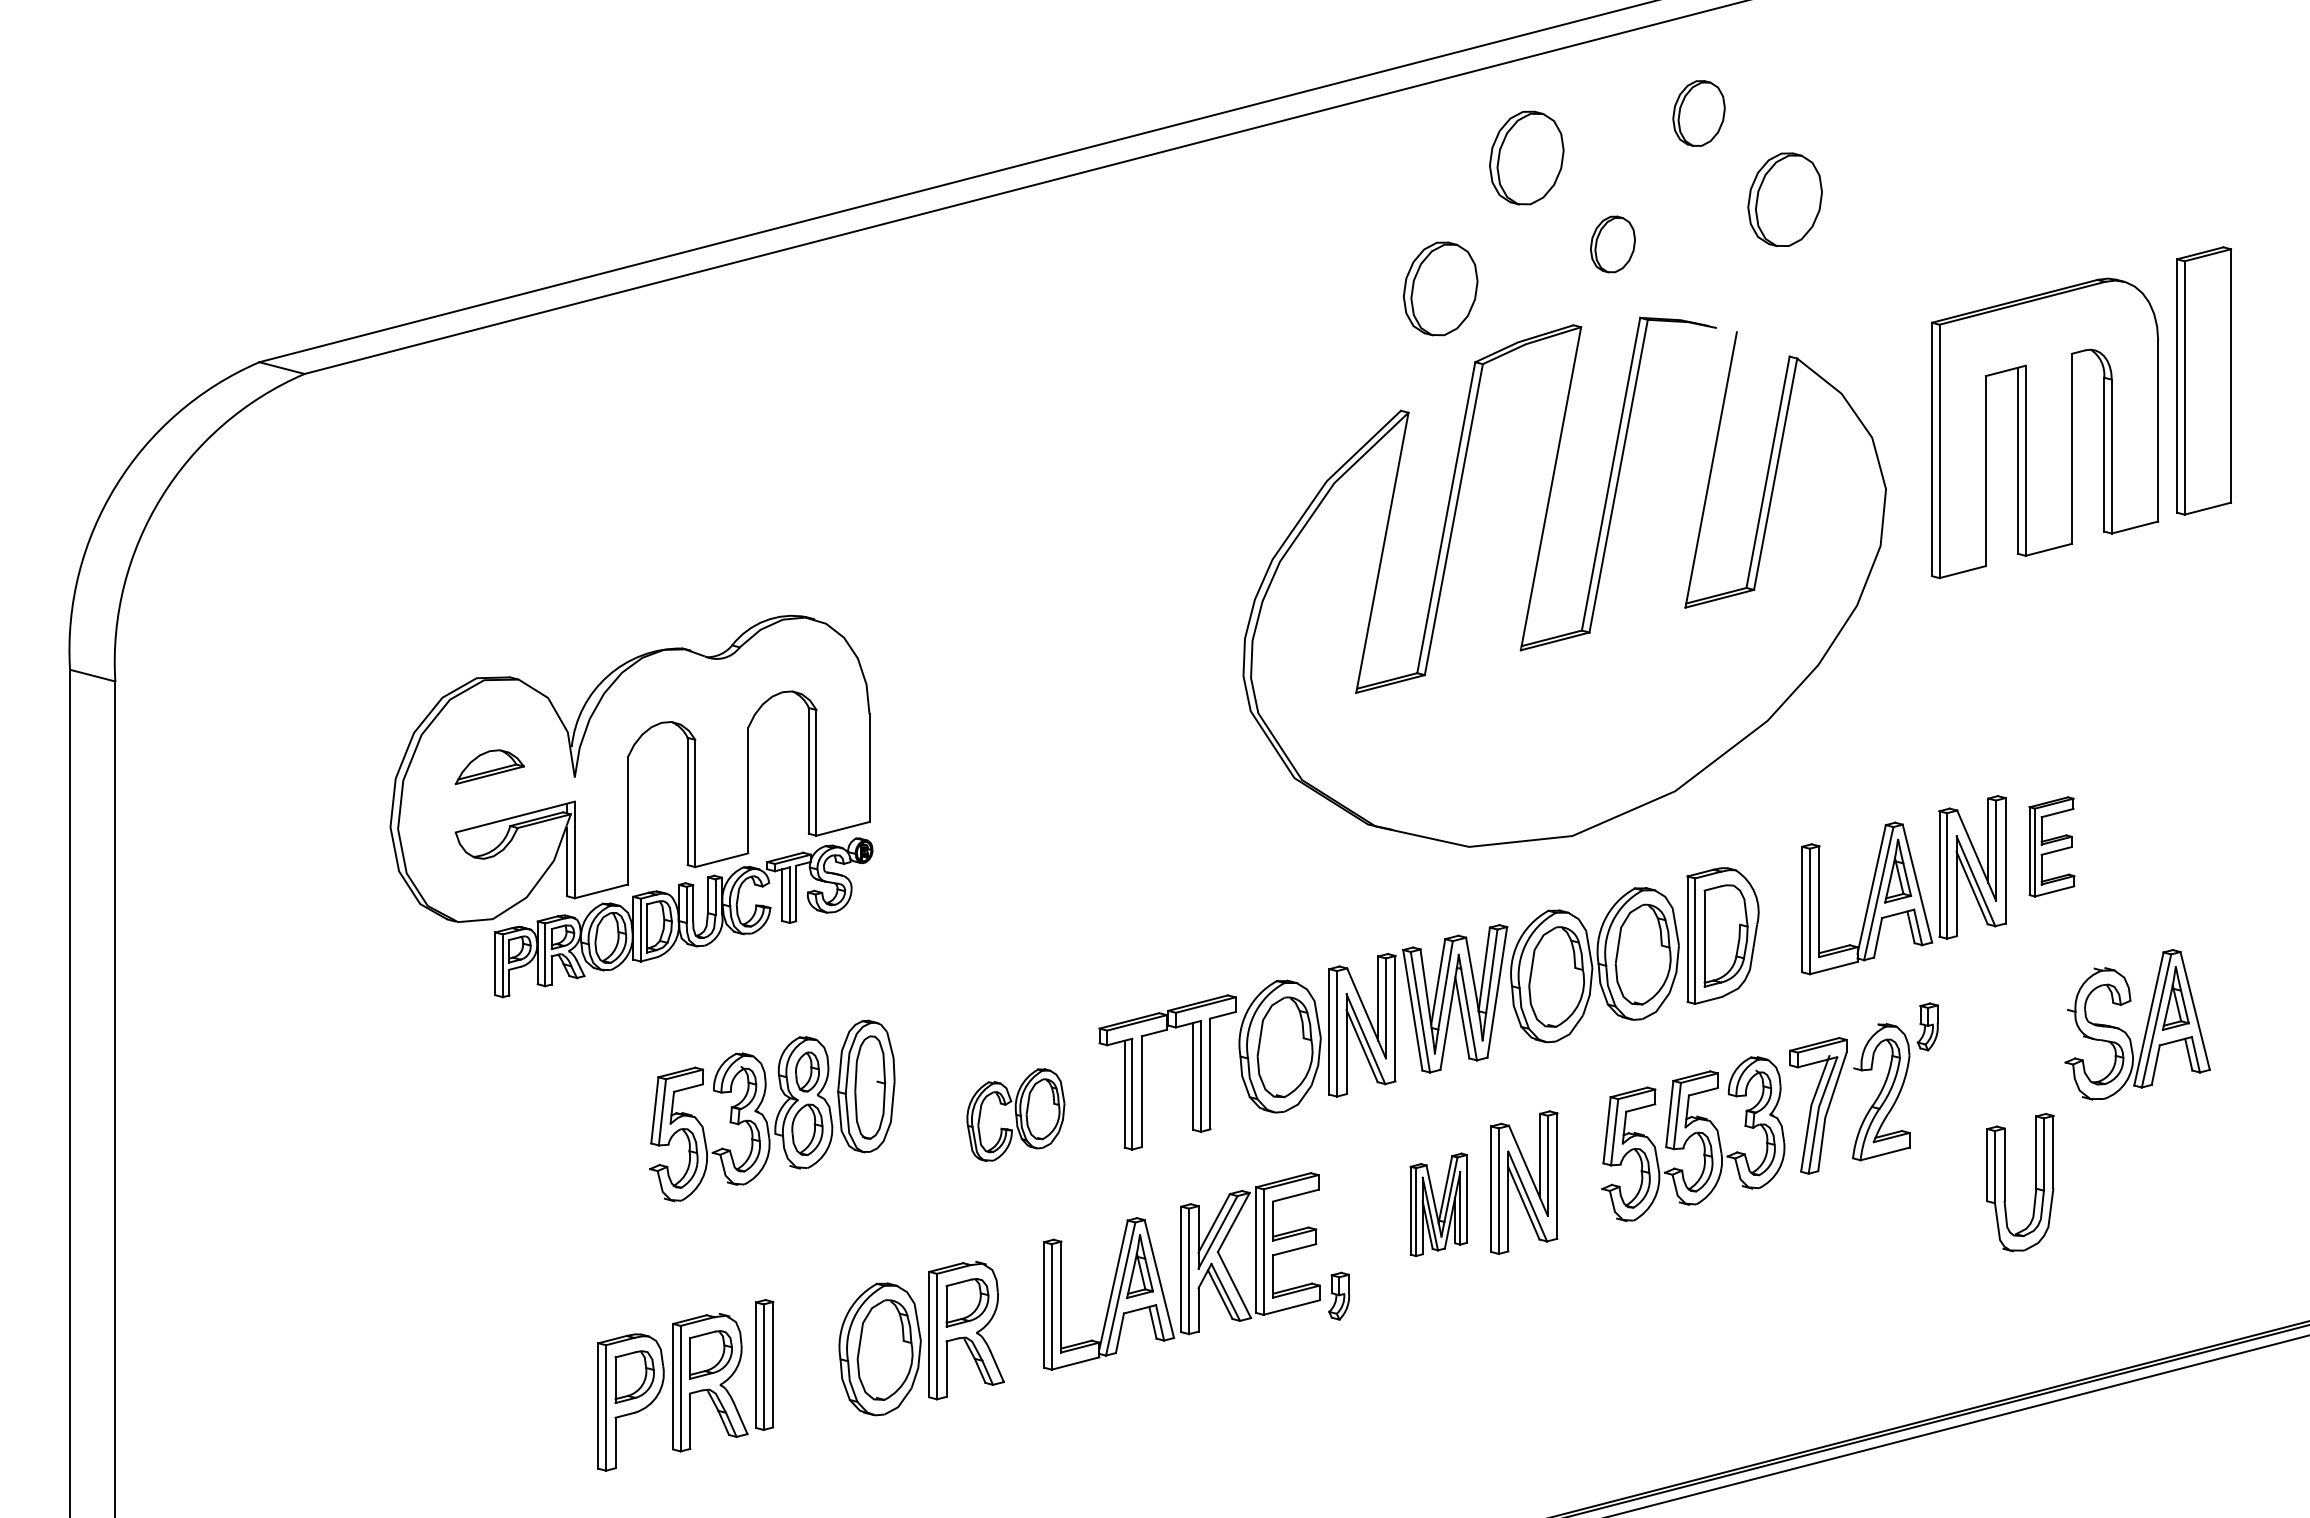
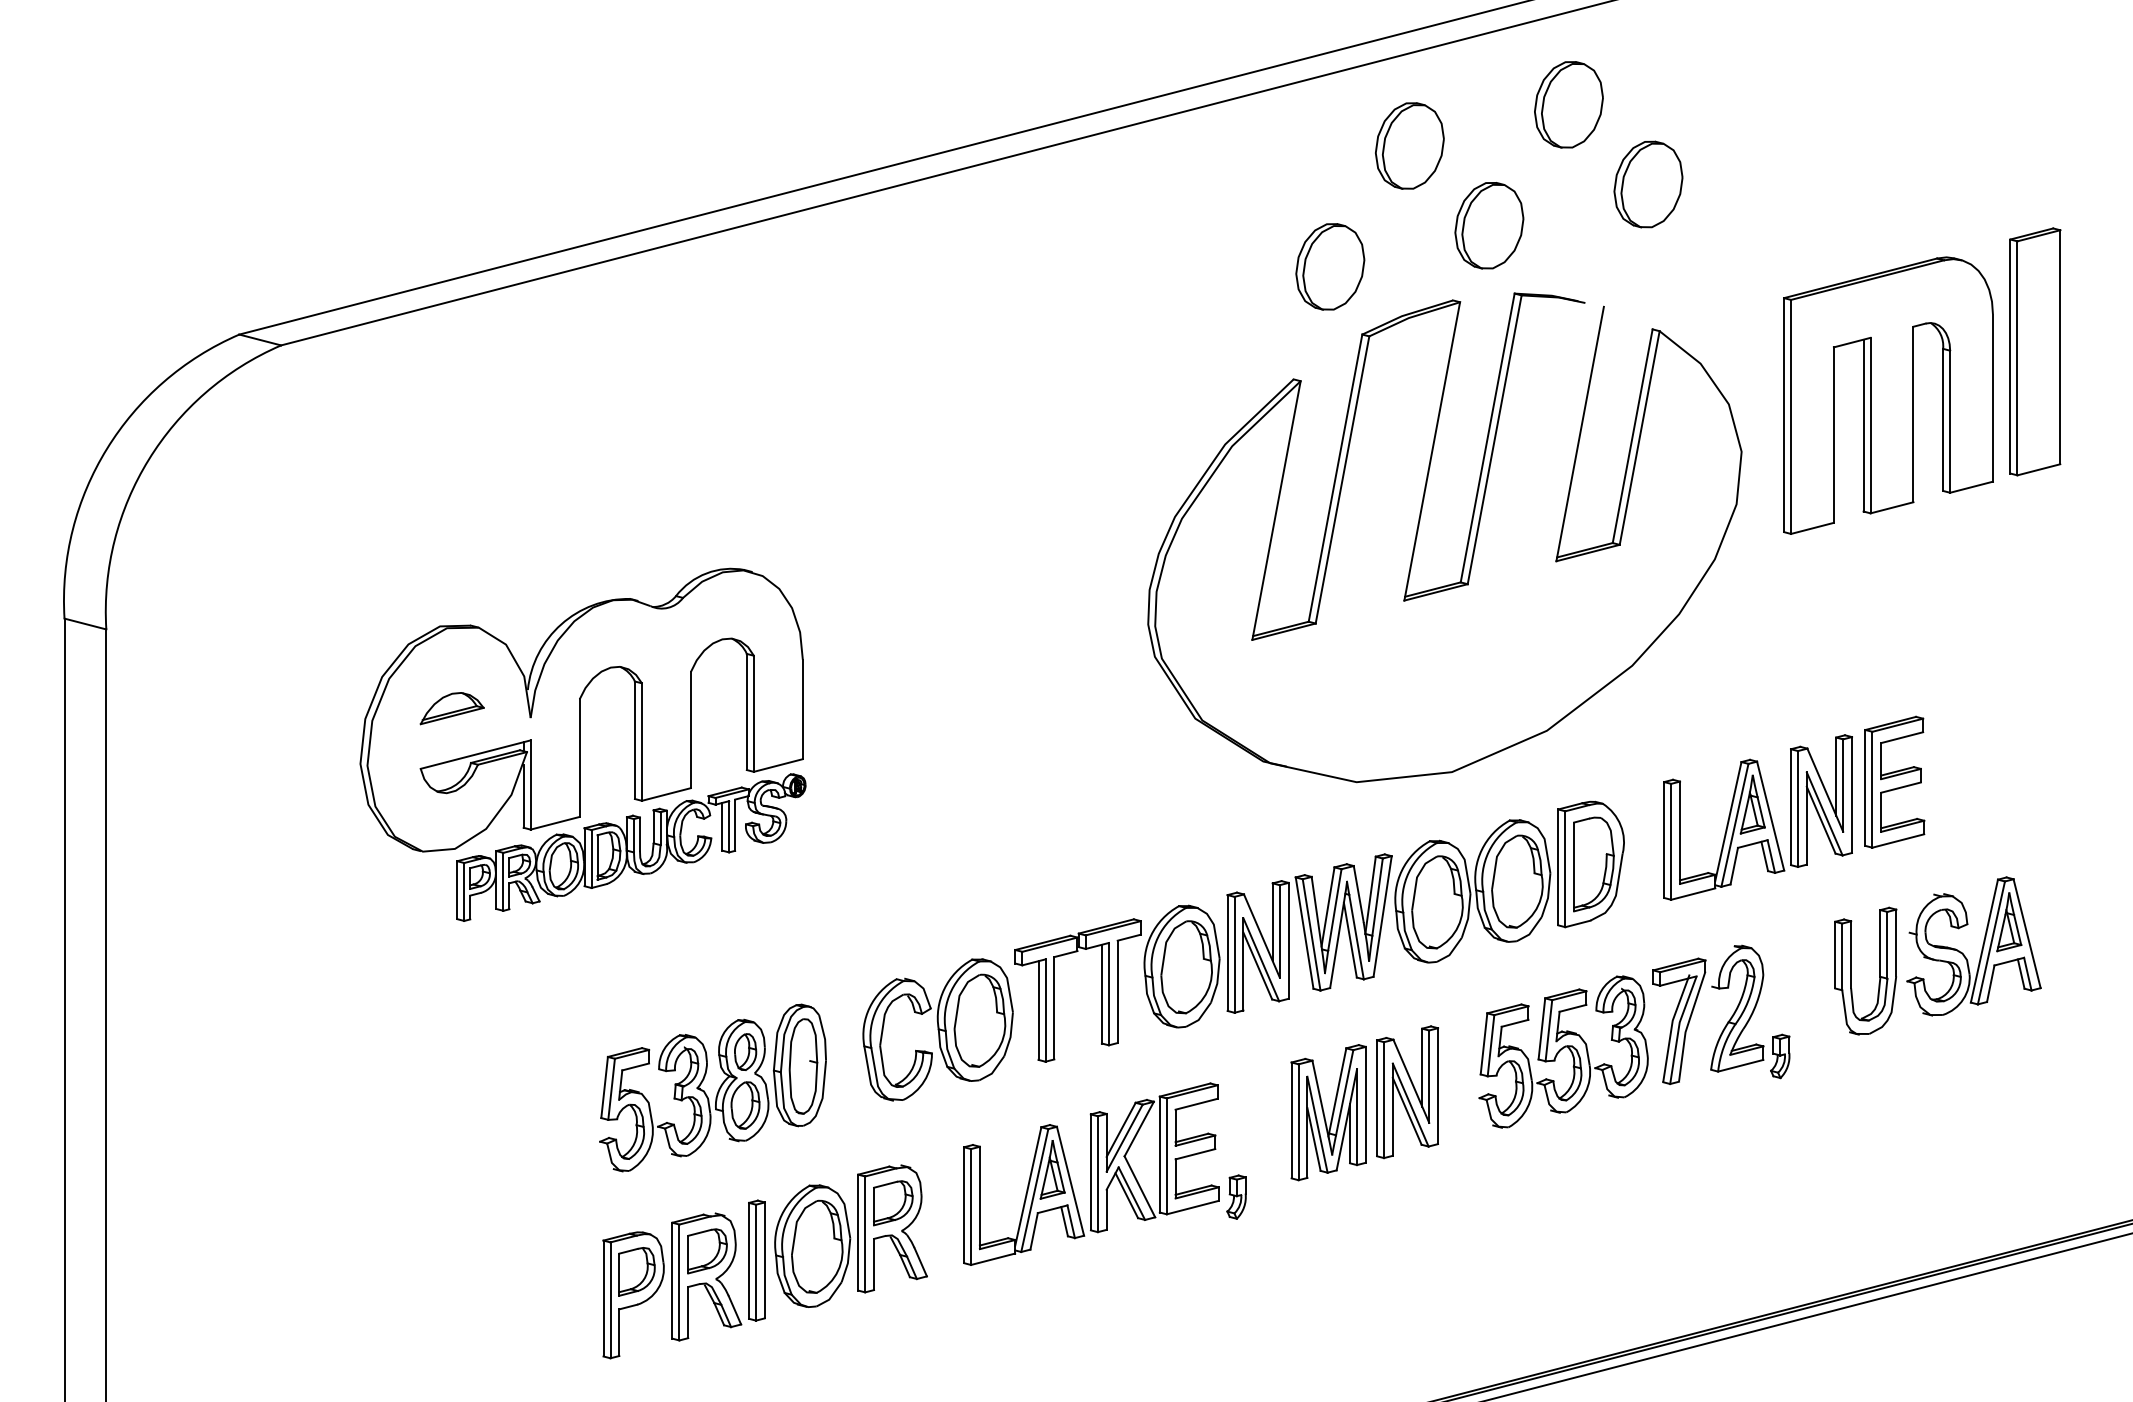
part: (1698, 113) -> (1568, 104), size x1.43
part: (1613, 244) -> (1489, 225), size x1.67
part: (2051, 846) -> (1894, 781), size x1.43
part: (1928, 1026) -> (1780, 1056), moved
part: (778, 1111) -> (718, 1088), moved
part: (1015, 1114) -> (937, 1029), size x1.67
part: (2004, 1181) -> (1851, 970), moved
part: (1438, 1204) -> (1328, 1112), size x1.43
part: (685, 1385) -> (683, 1279), moved

